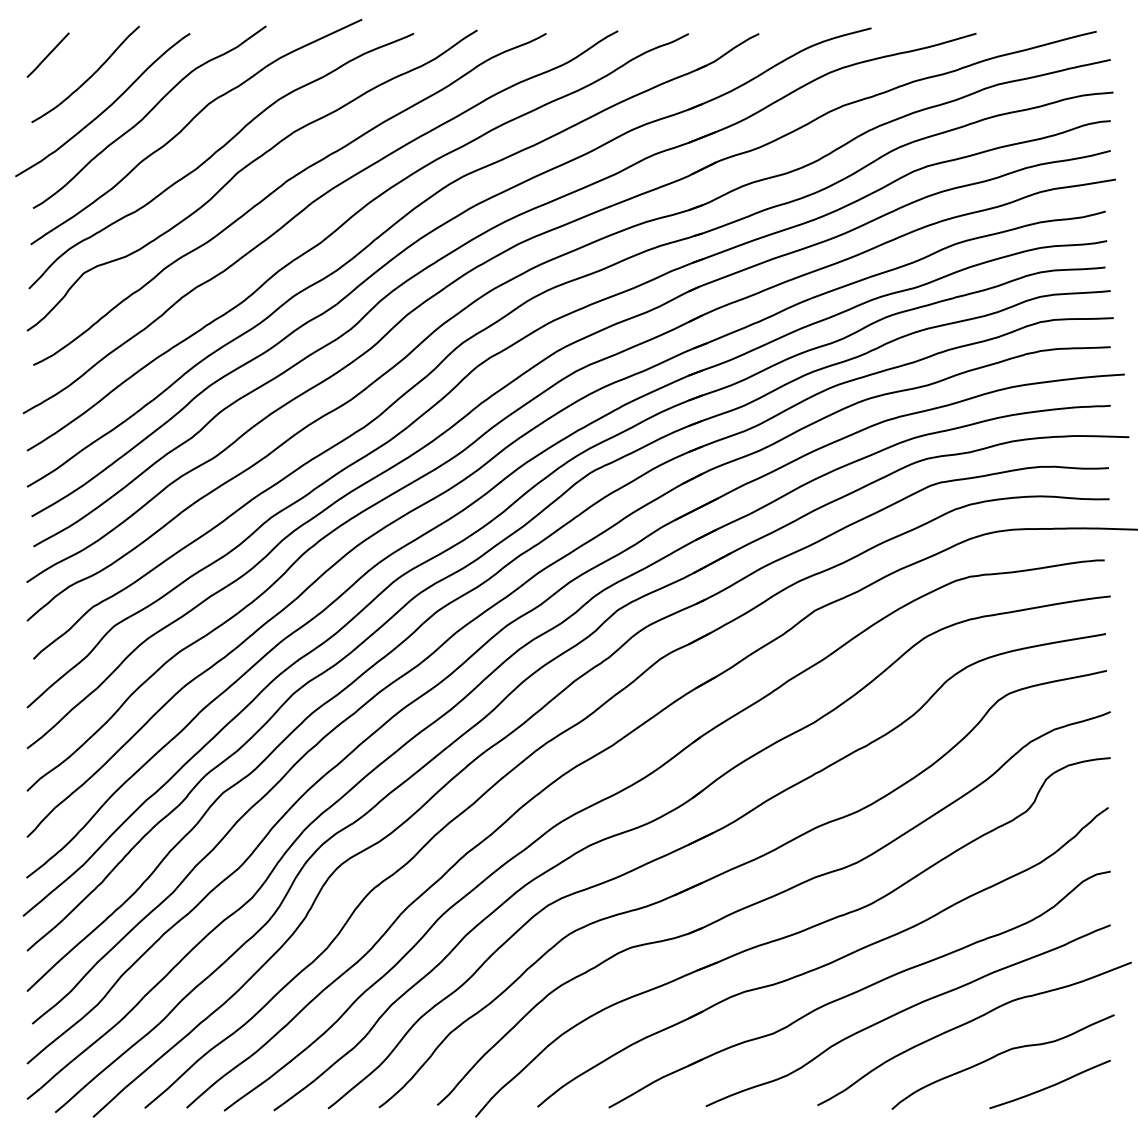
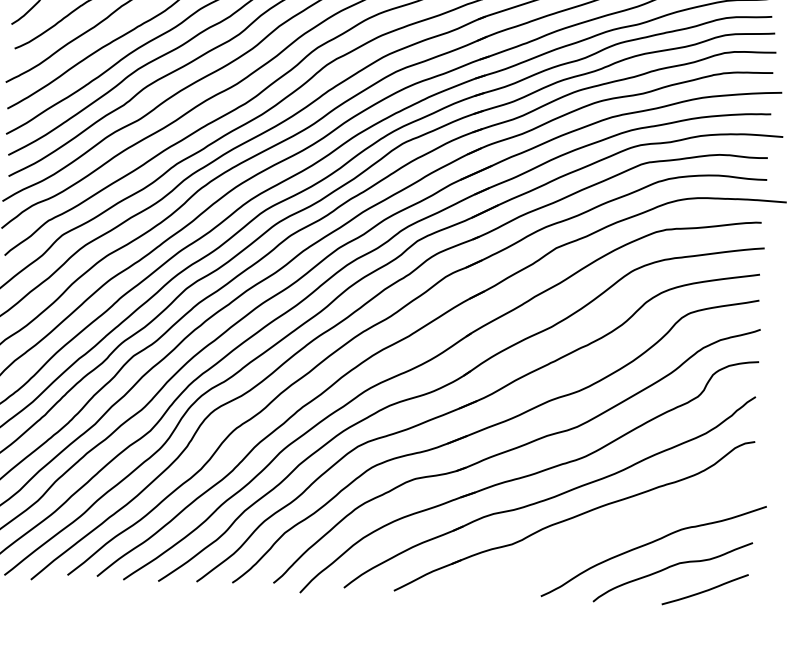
curve: (904, 1011) -> (605, 533), removed

